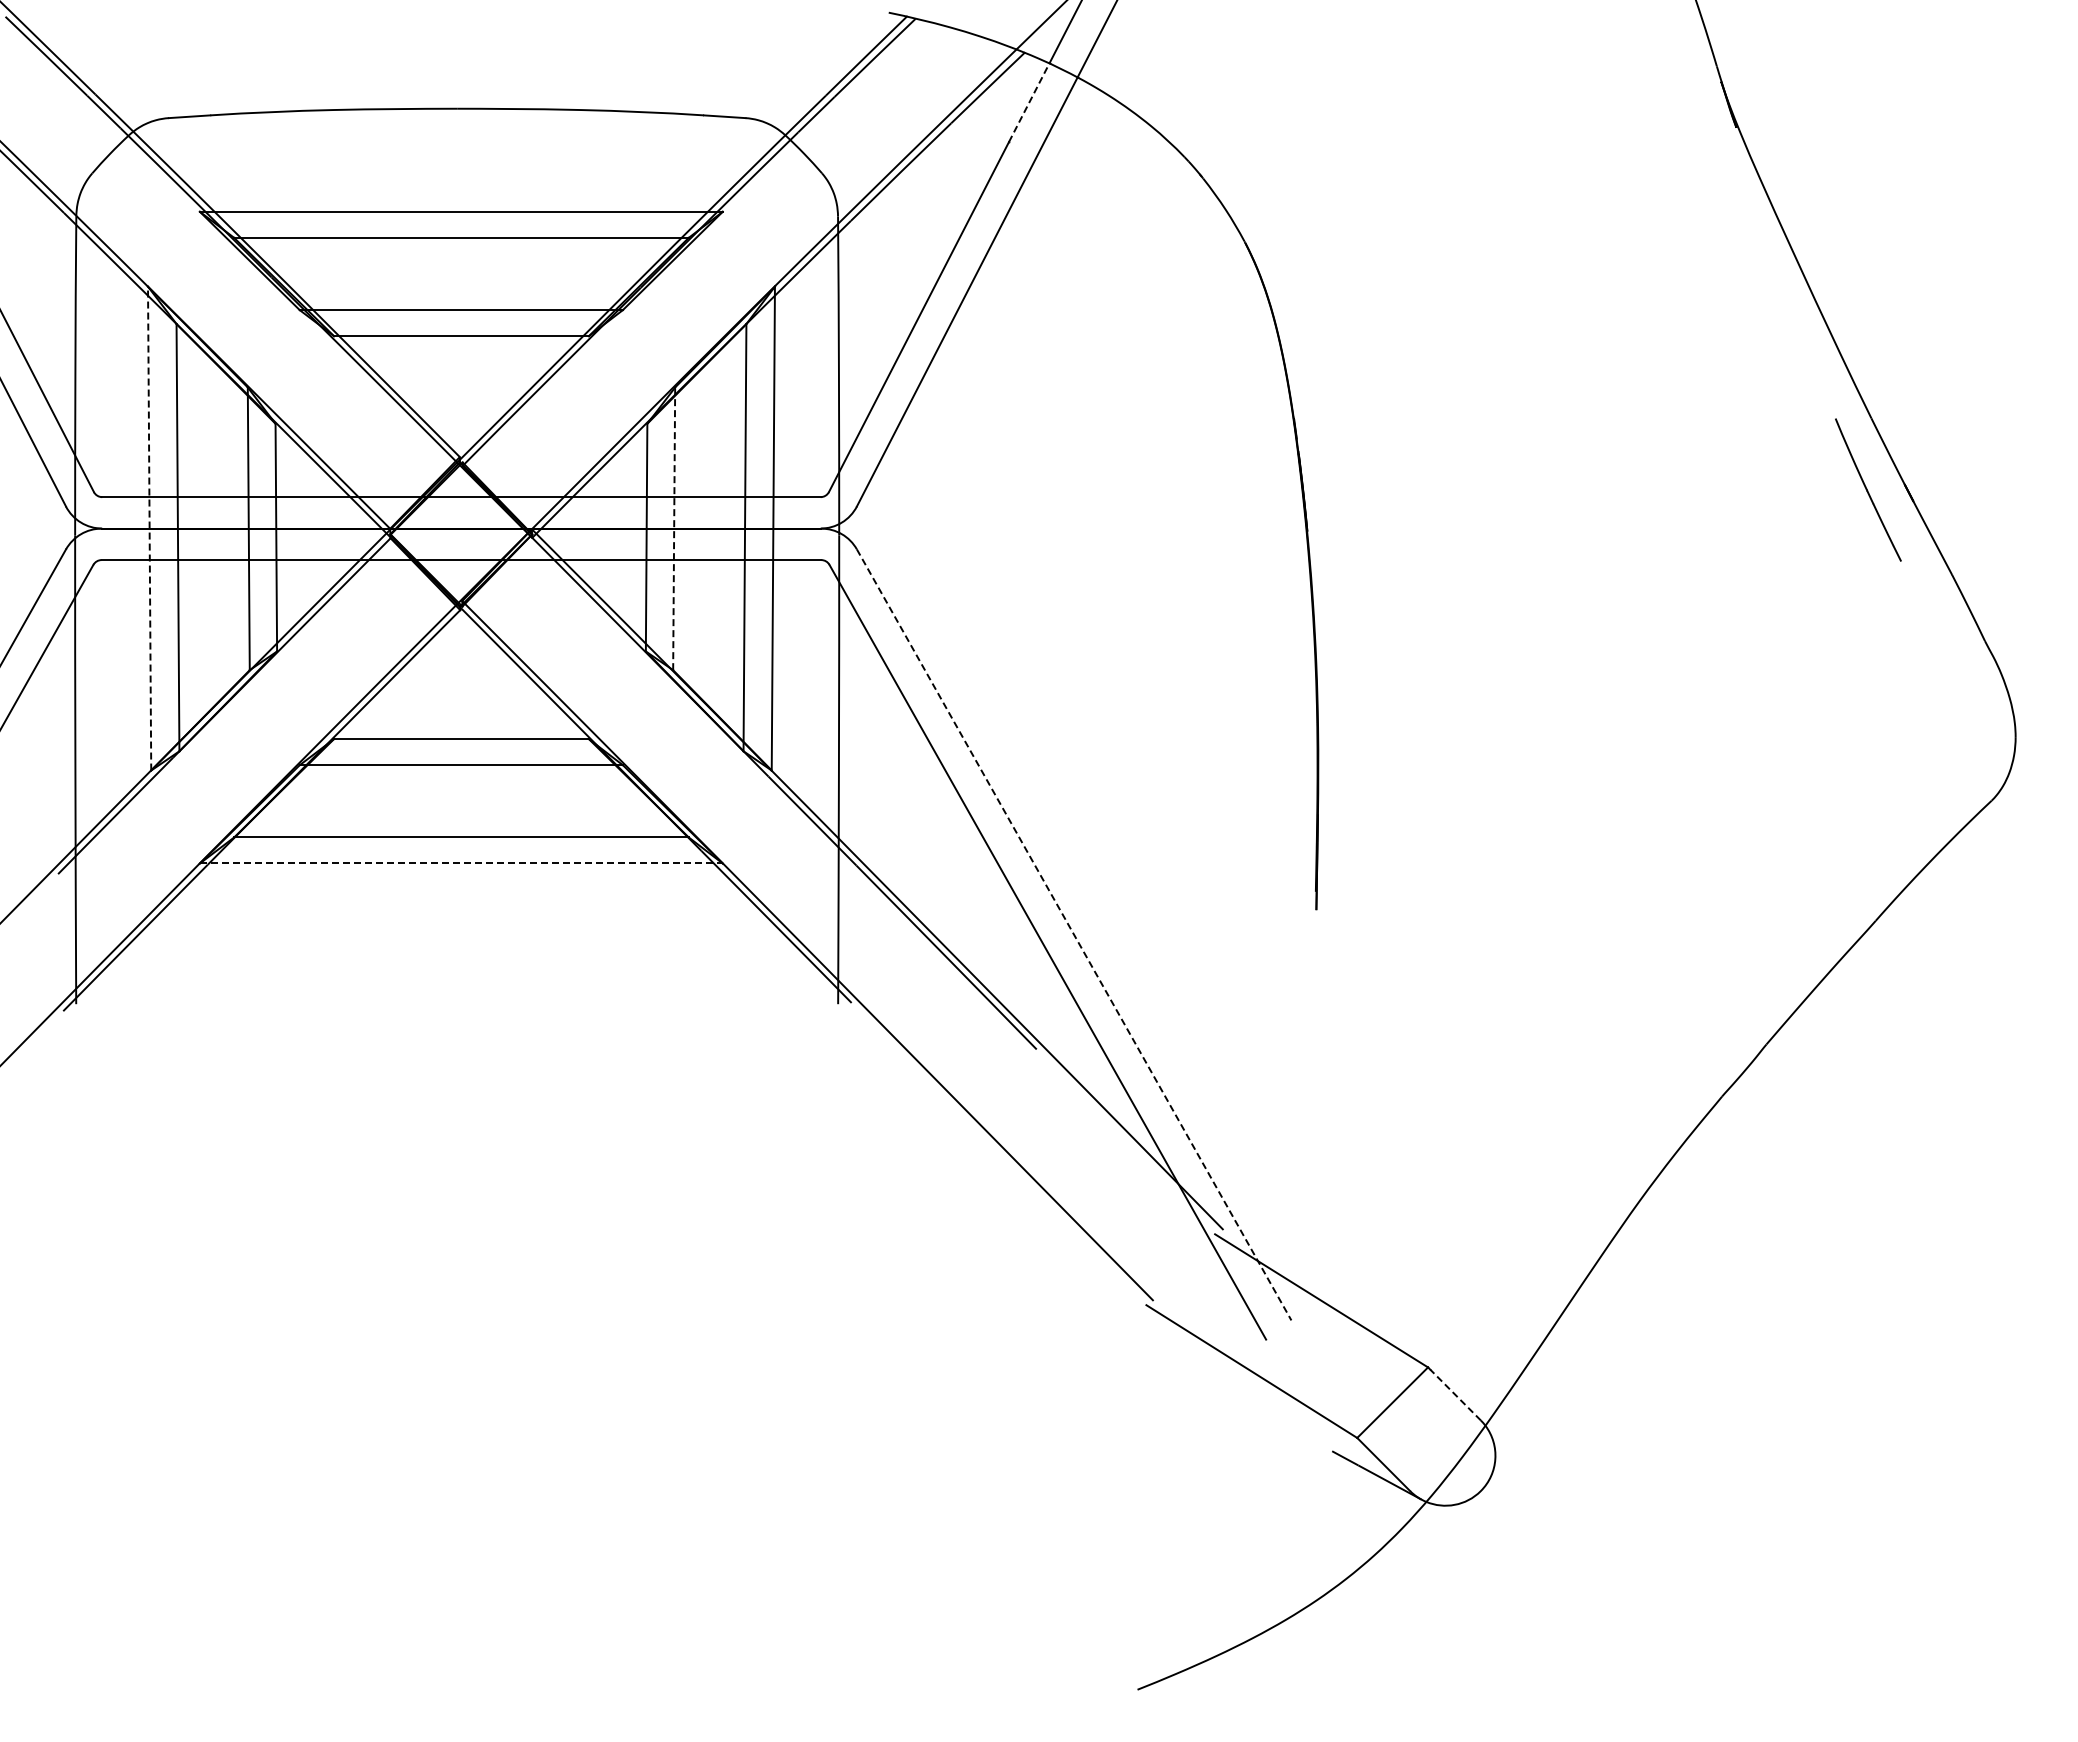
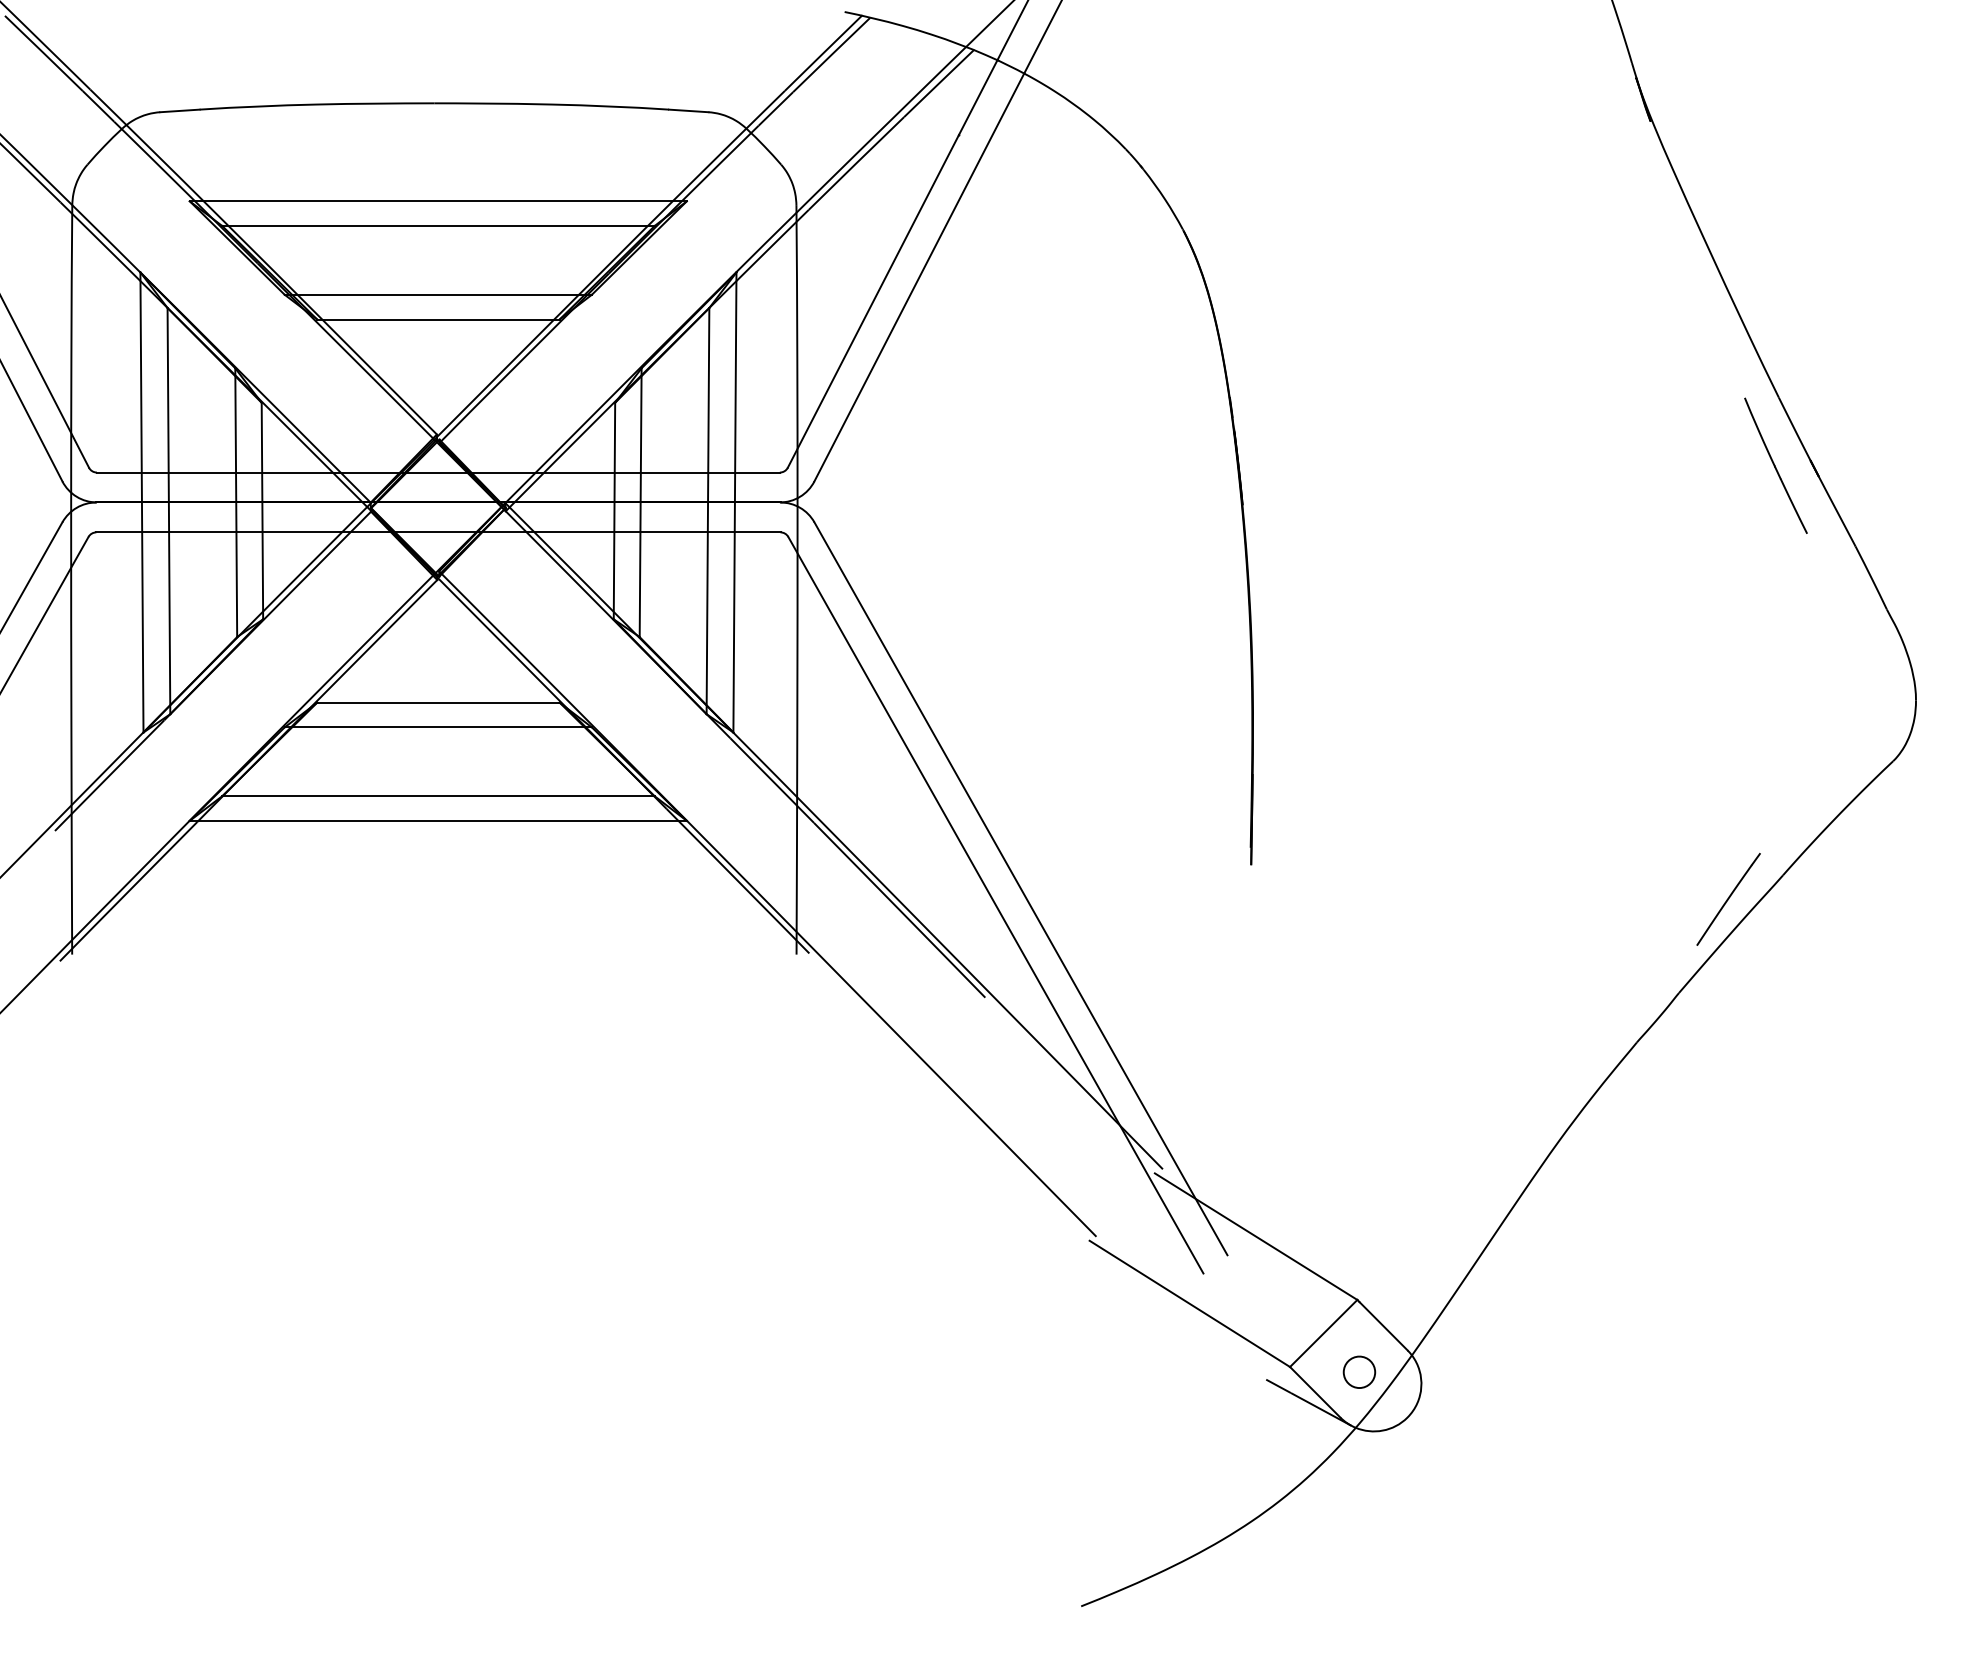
line: (1029, 102) -> (978, 97), dashed -> solid
line: (149, 528) -> (141, 502), dashed -> solid
line: (674, 528) -> (640, 502), dashed -> solid
line: (461, 863) -> (438, 820), dashed -> solid
line: (1074, 934) -> (1021, 888), dashed -> solid
line: (1818, 945) -> (1728, 898), added
line: (1455, 1395) -> (1383, 1326), dashed -> solid
part: (1429, 1443) -> (1358, 1372), added

